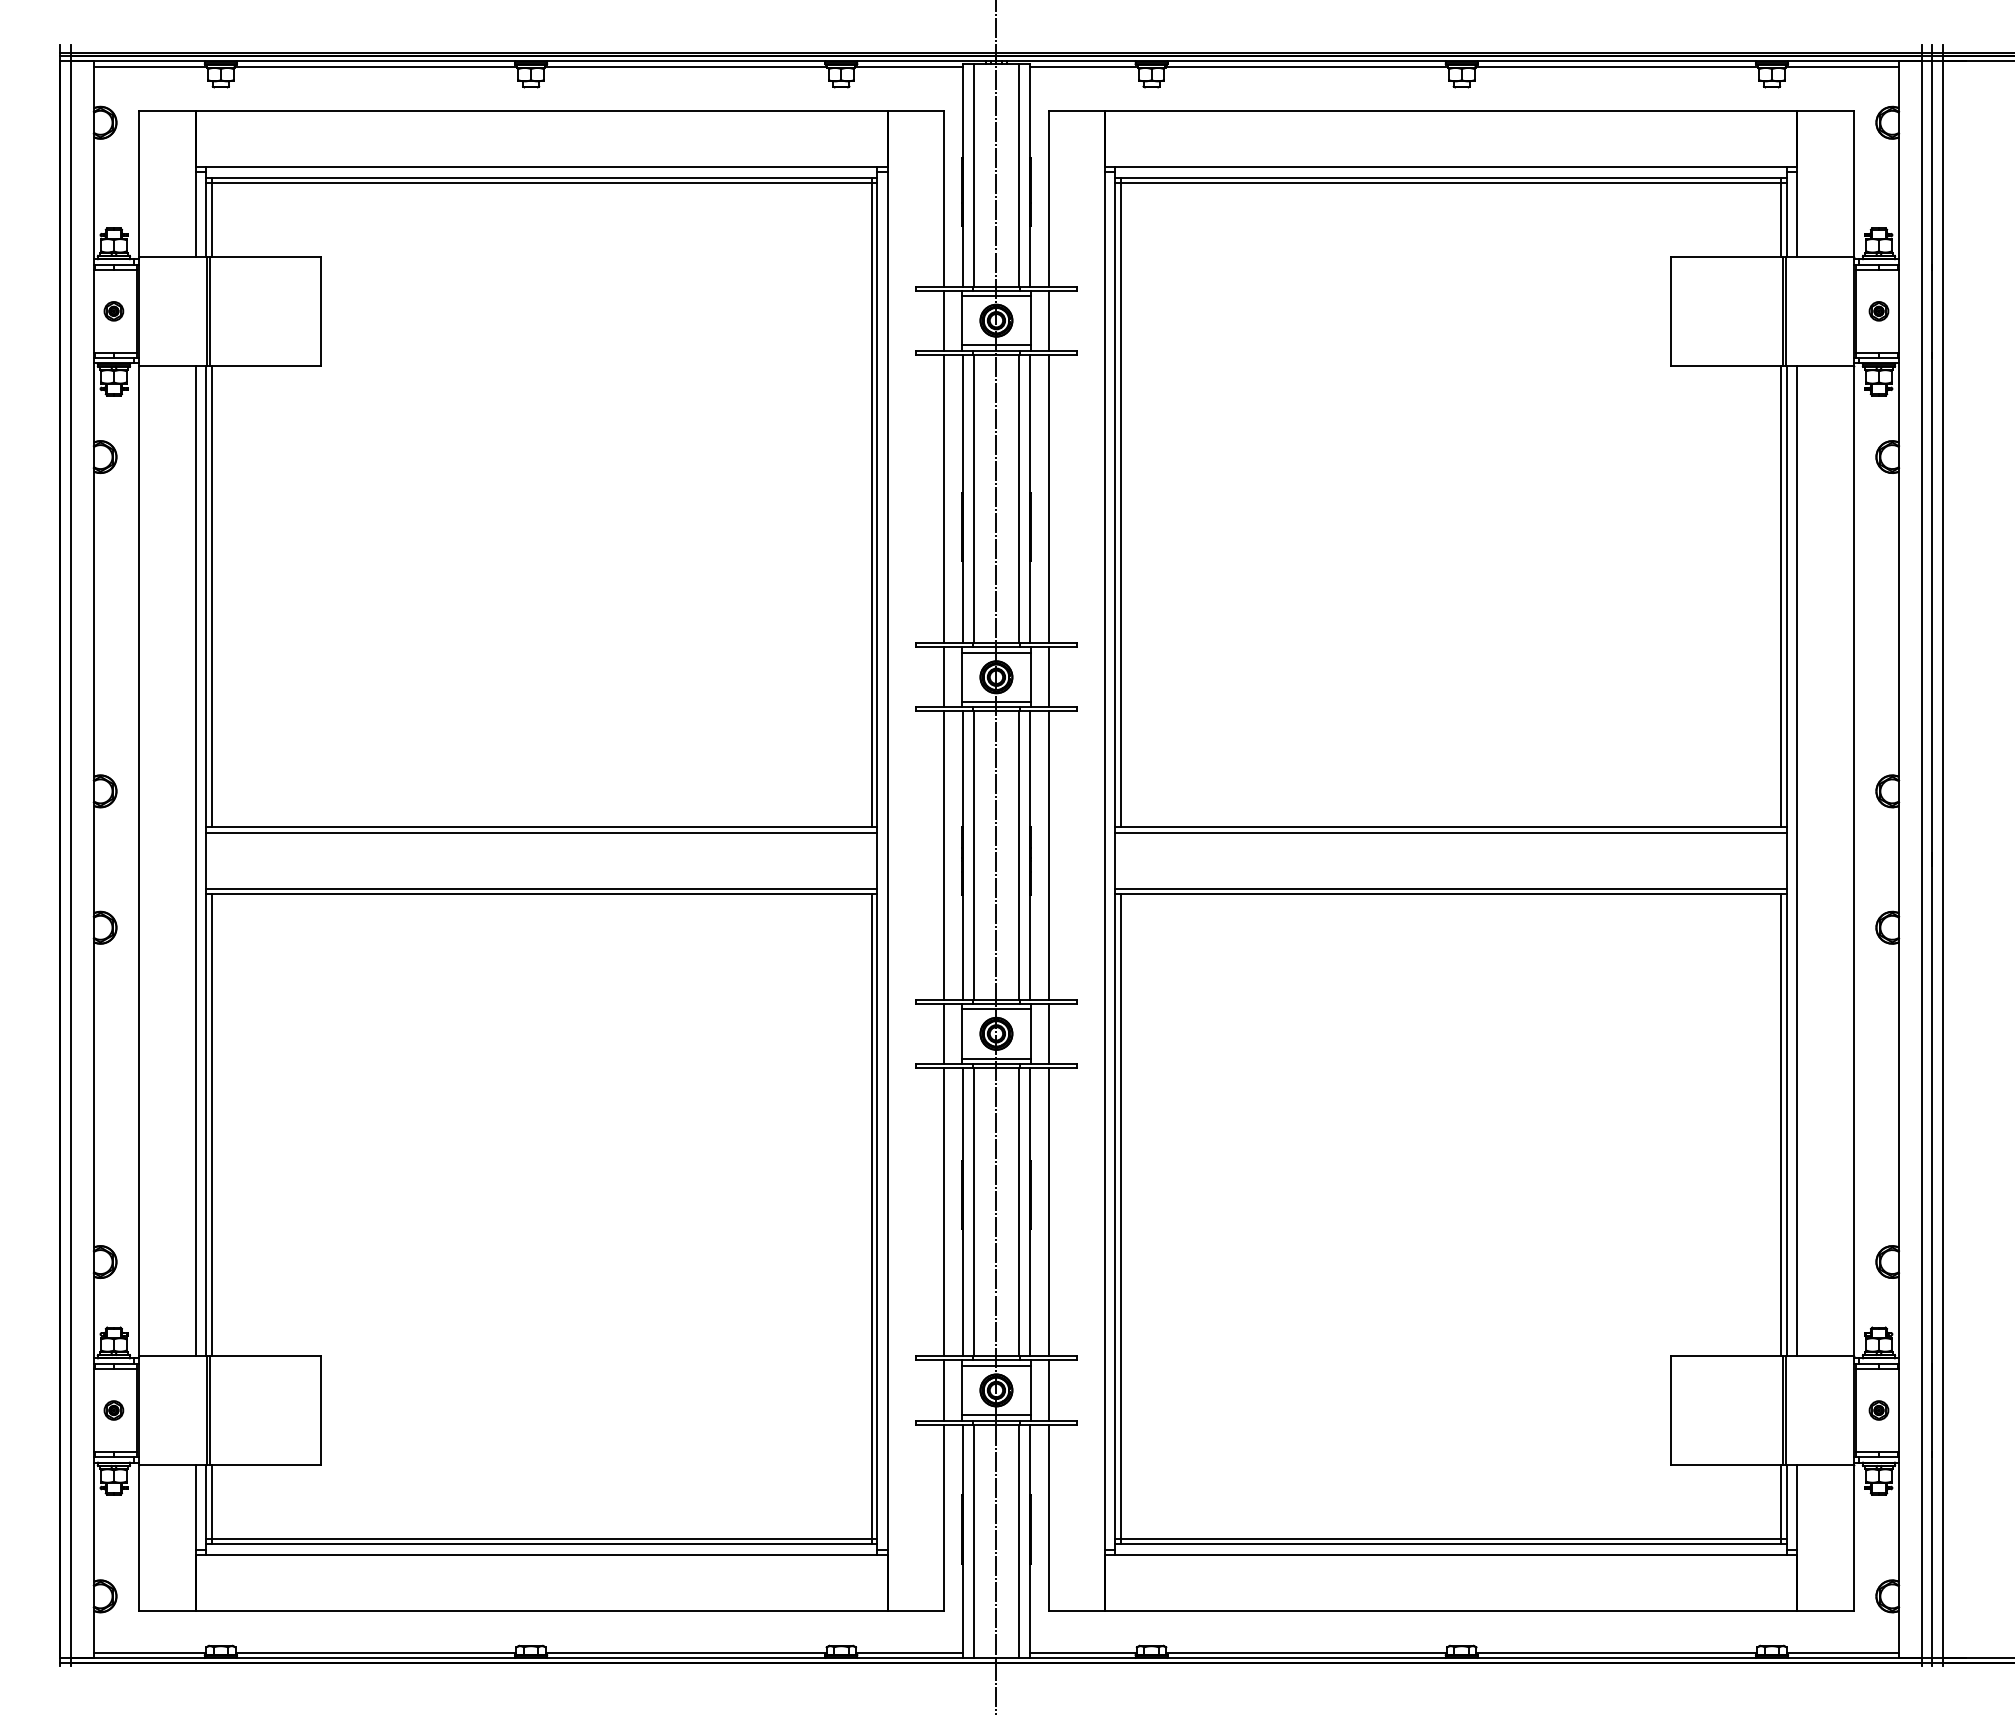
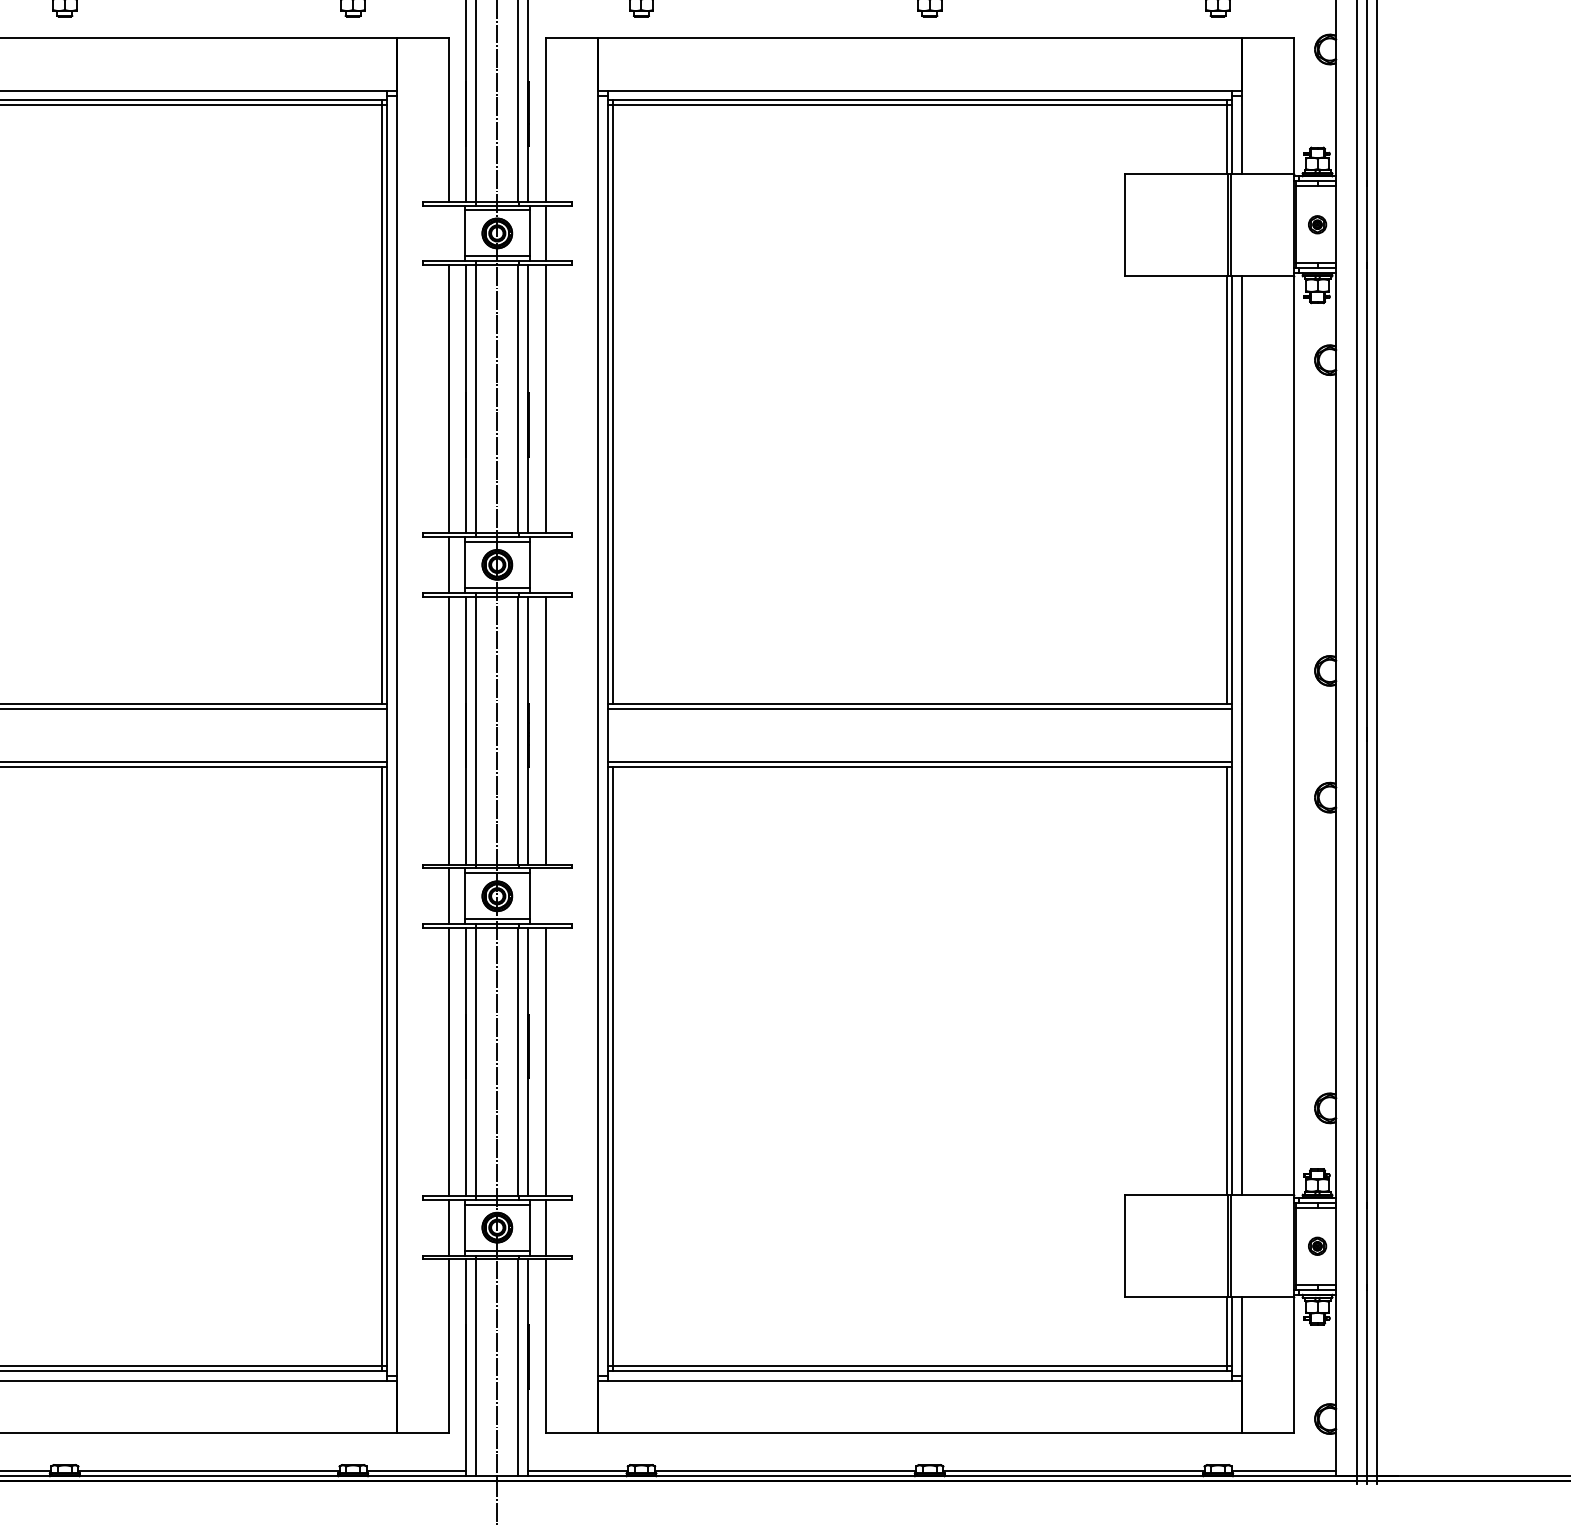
line: (944, 320) -> (449, 233), removed
line: (1048, 677) -> (545, 565), removed
line: (1048, 1033) -> (545, 895), removed

